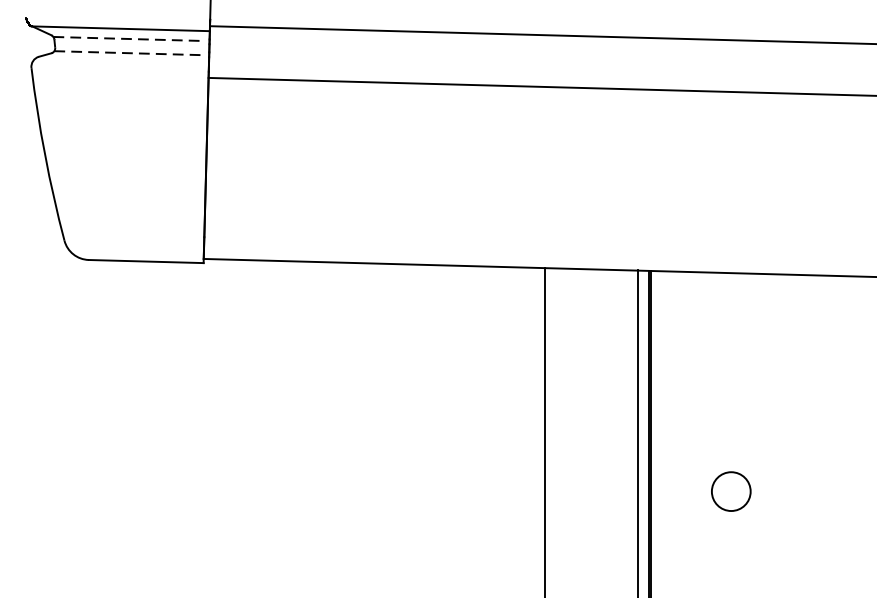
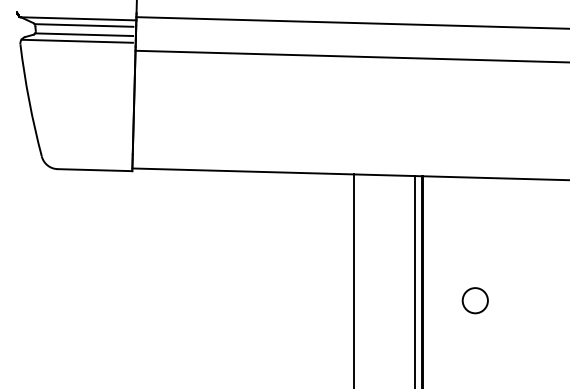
line: (130, 39) -> (84, 25), dashed -> solid
line: (130, 52) -> (84, 34), dashed -> solid
line: (117, 62) -> (76, 40), added
circle: (730, 491) -> (474, 300), moved

